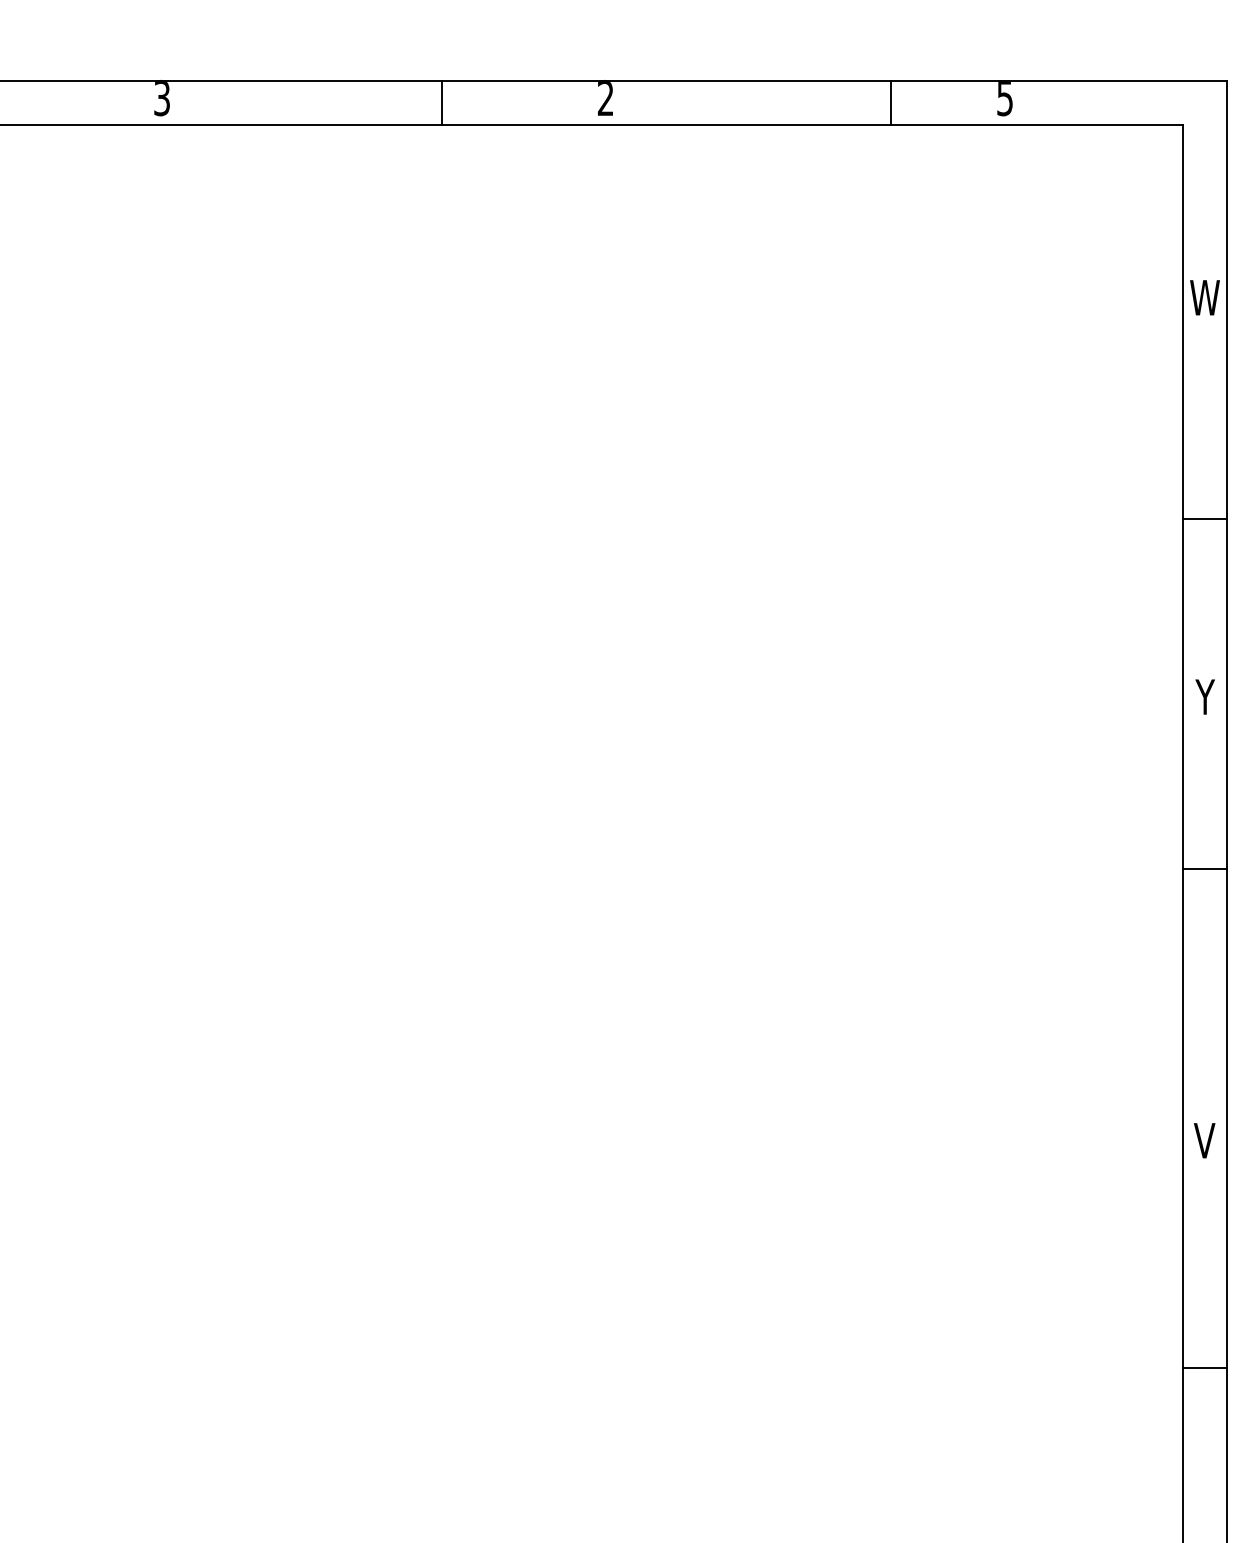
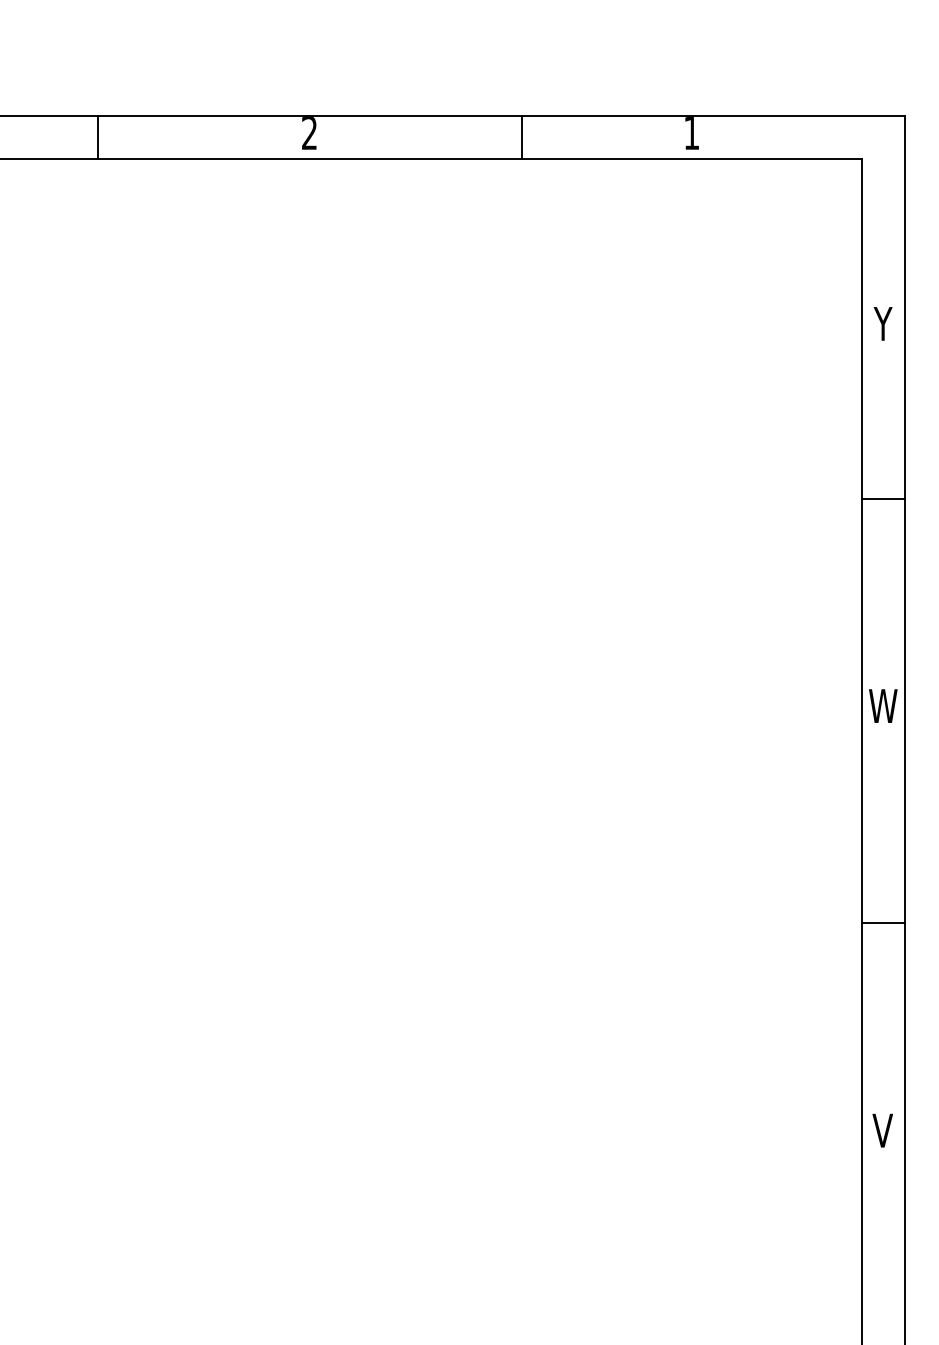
text: (1004, 99) -> (691, 134), 5 -> 1
line: (442, 103) -> (97, 137), moved
line: (891, 103) -> (522, 137), moved
text: (1204, 297) -> (882, 323), W -> Y
line: (1205, 519) -> (883, 498), moved
text: (1205, 696) -> (883, 705), Y -> W
line: (1205, 869) -> (883, 923), moved

